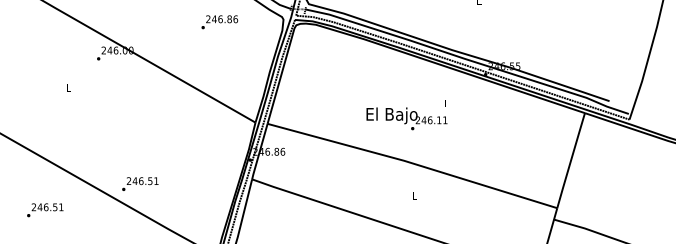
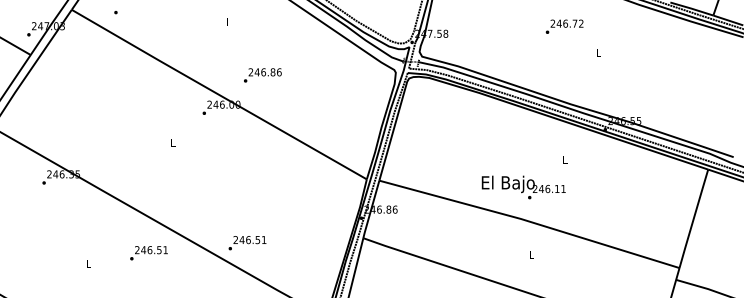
text: (219, 22) -> (262, 75), moved
text: (406, 118) -> (523, 187), moved
text: (44, 210) -> (148, 253), moved

